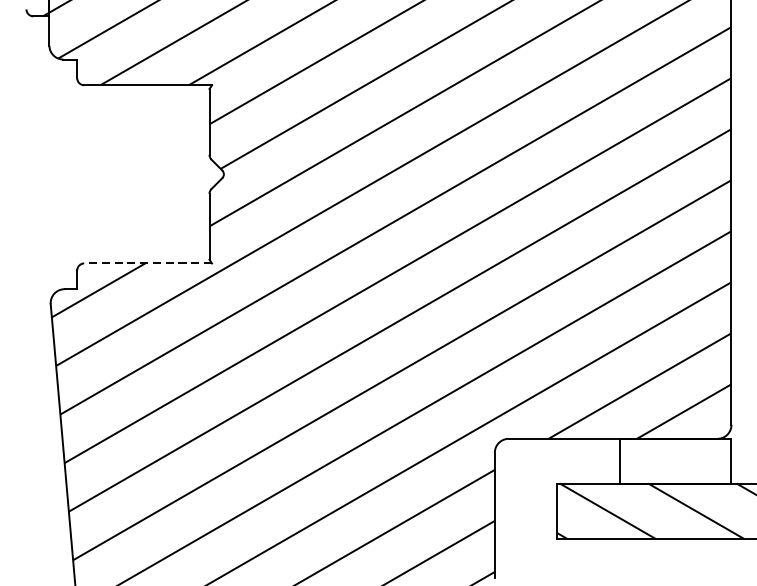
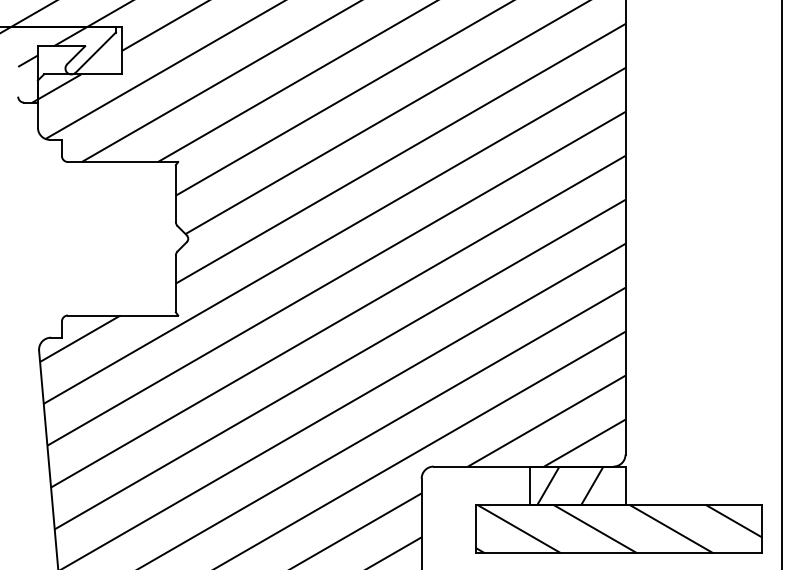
line: (147, 263) -> (122, 315), dashed -> solid
hatch: (680, 460) -> (581, 485), added

